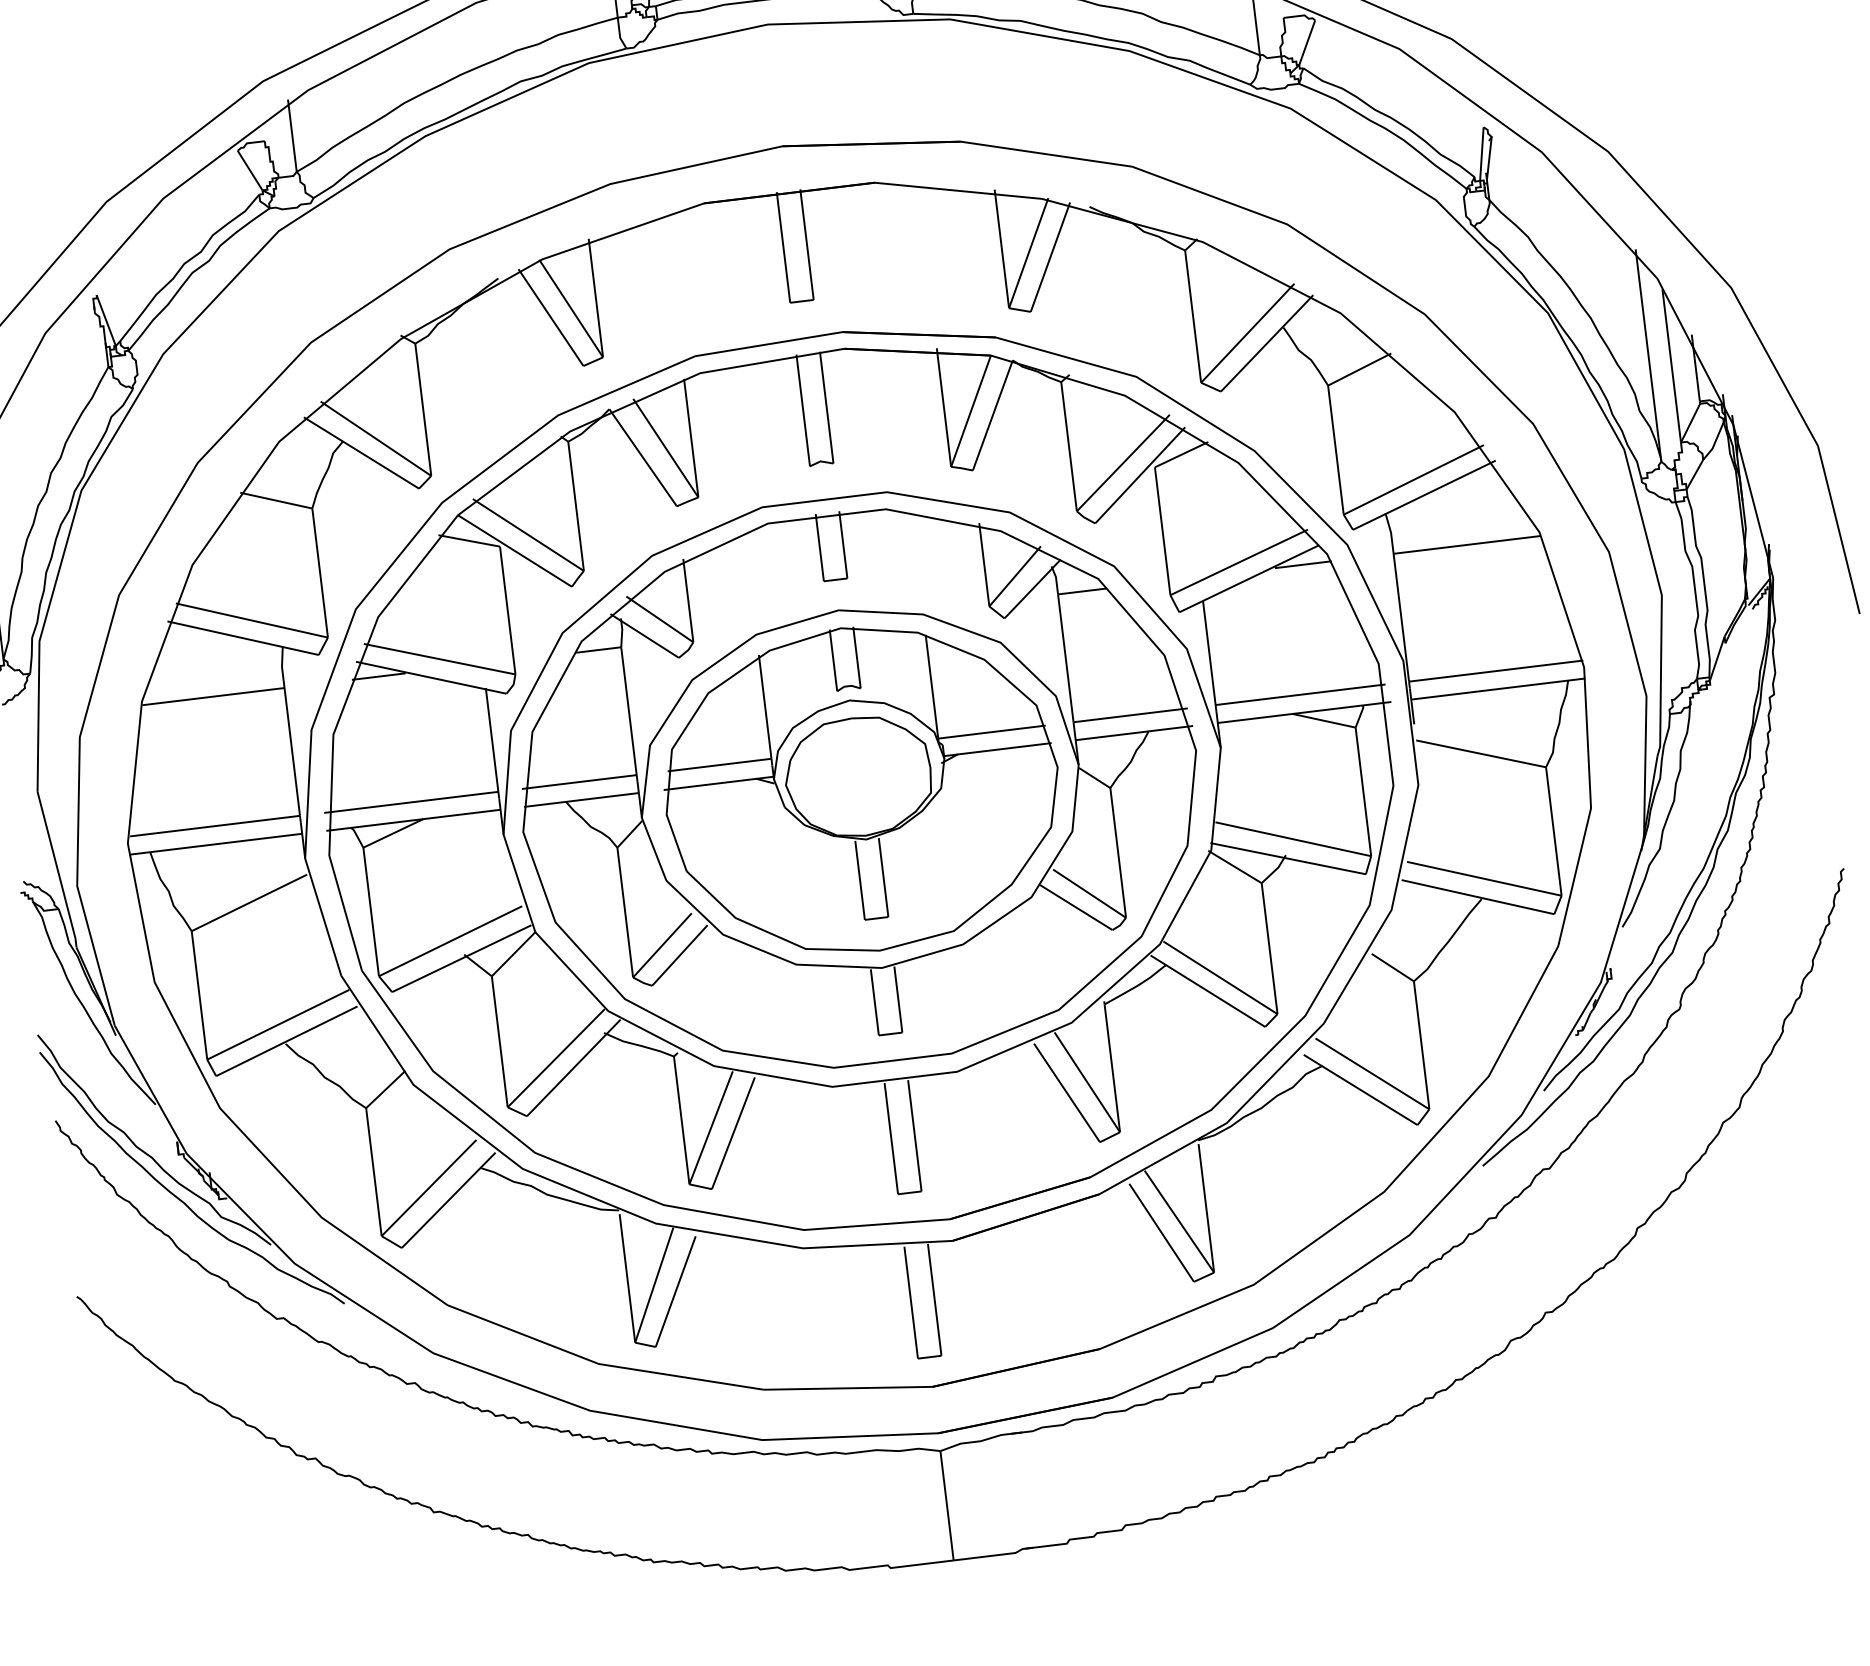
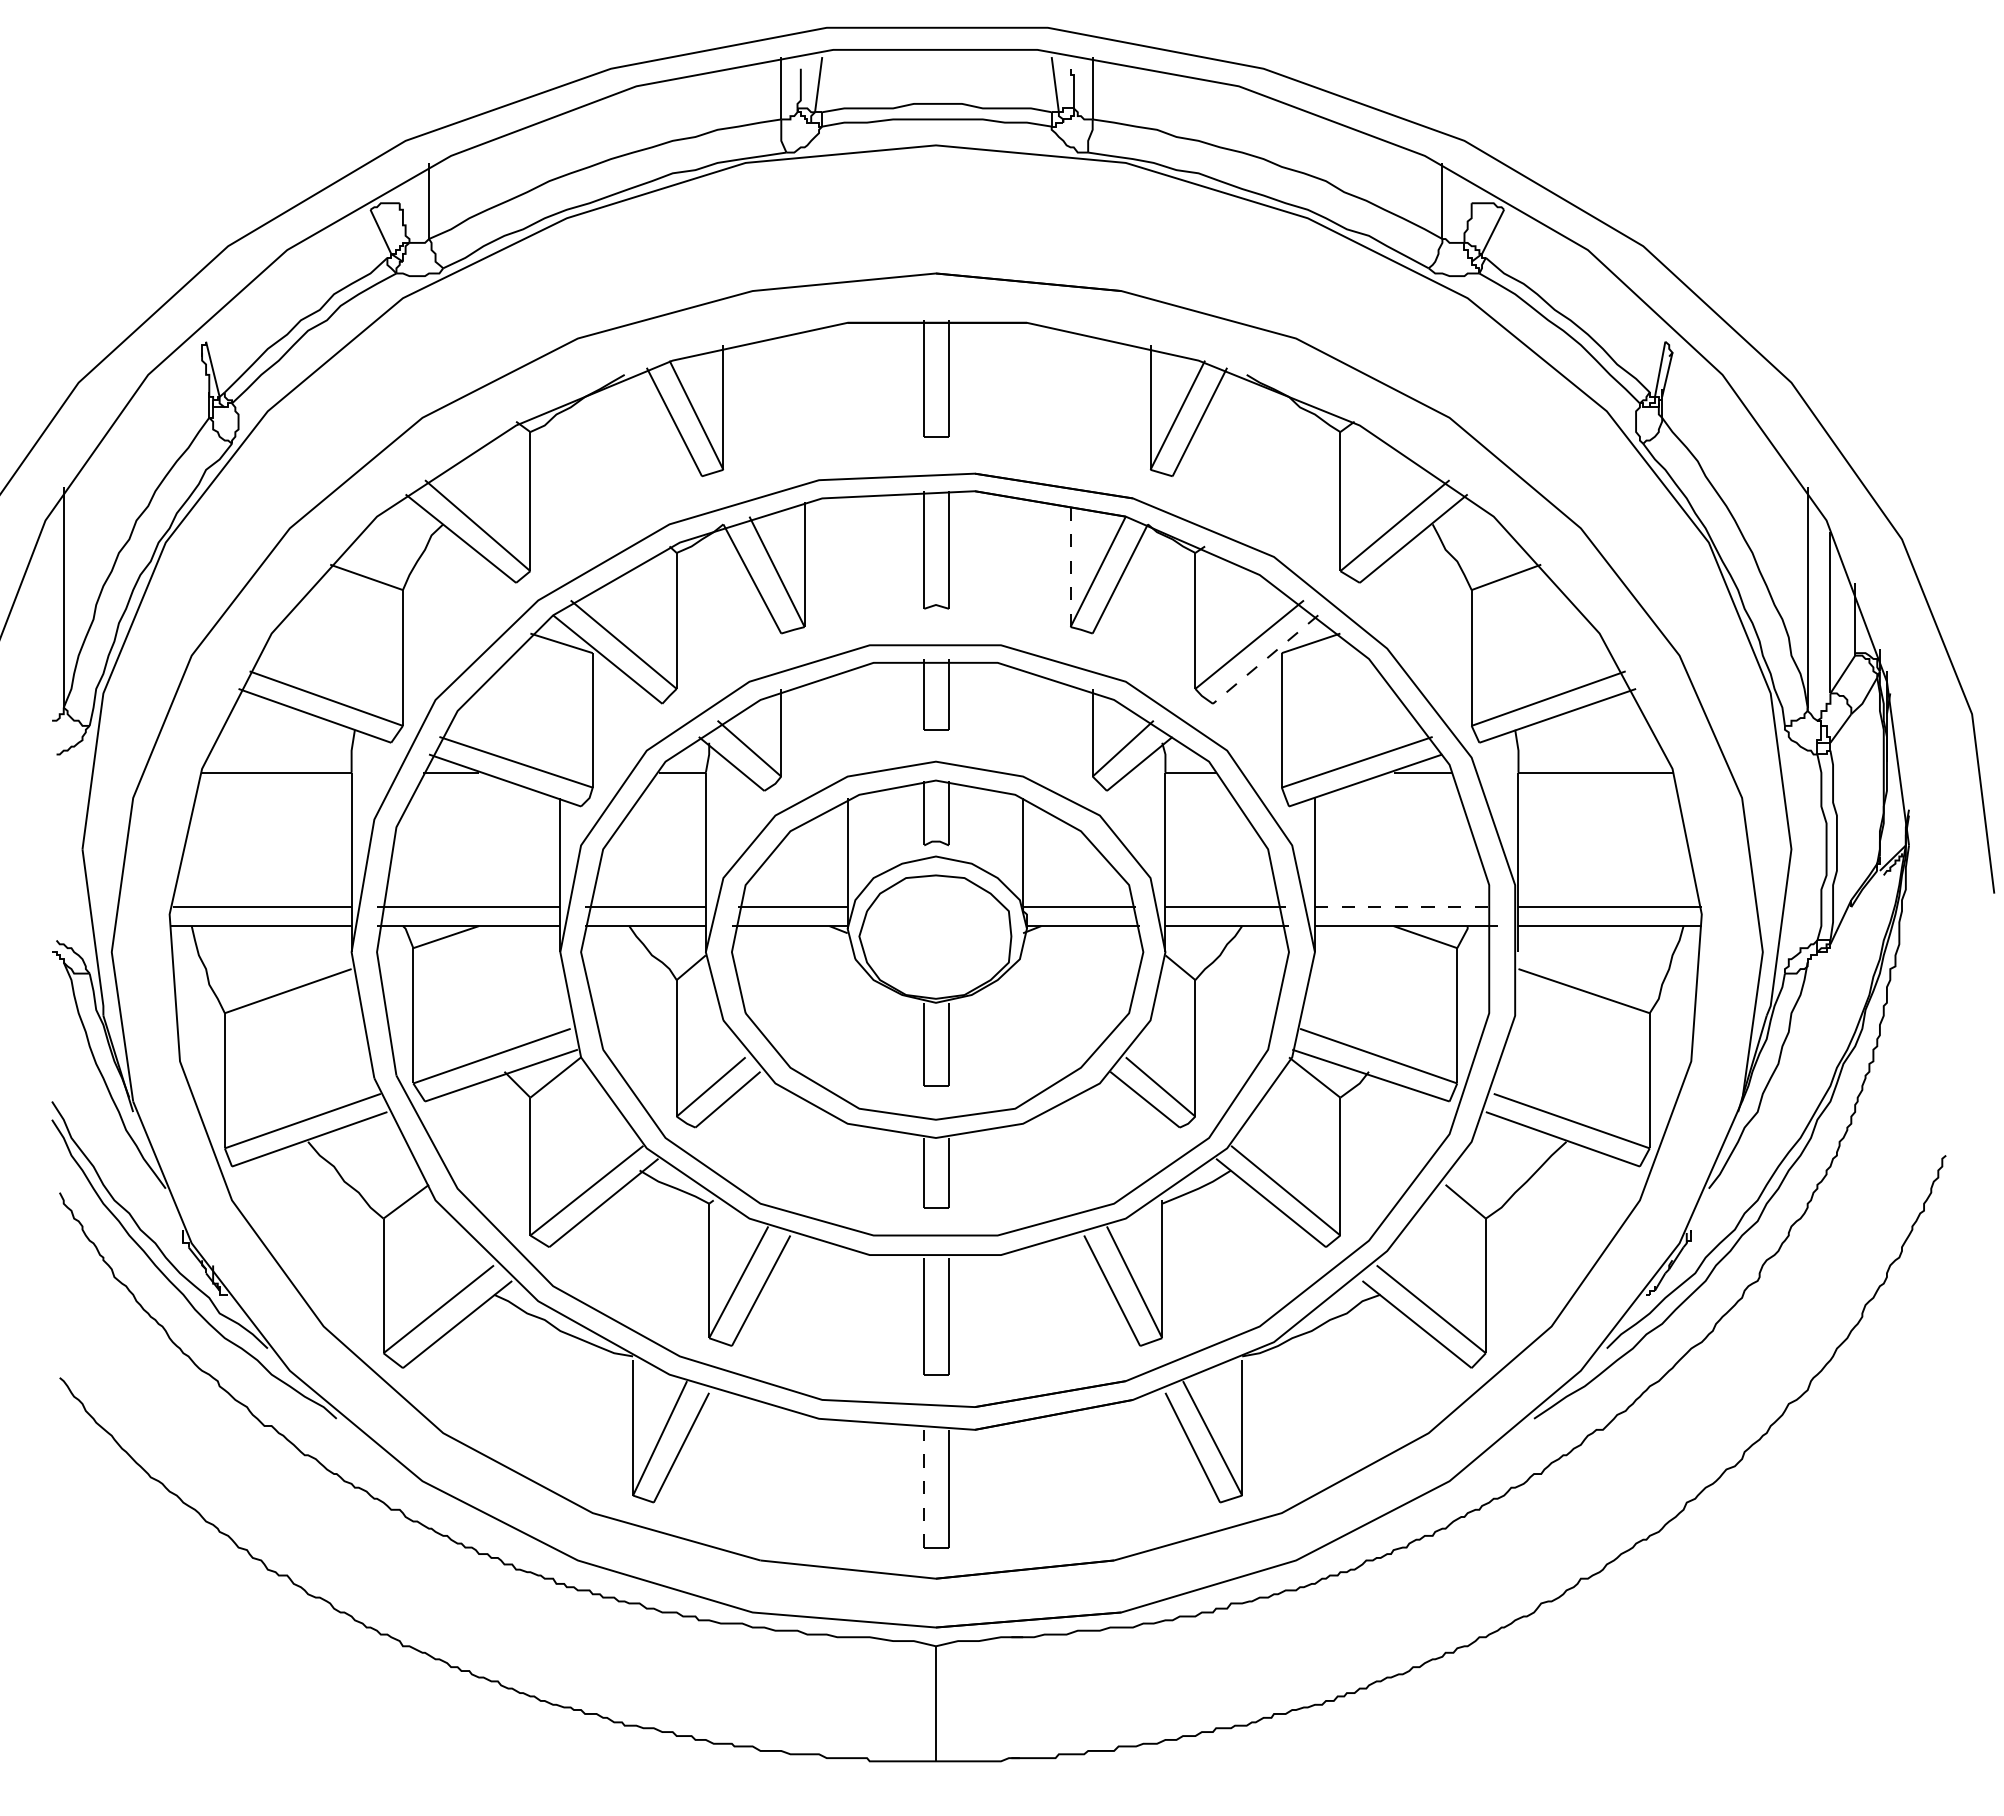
line: (943, 407) -> (1070, 564), solid -> dashed
line: (1140, 475) -> (1265, 659), solid -> dashed
line: (1300, 695) -> (1404, 907), solid -> dashed
line: (911, 1302) -> (924, 1488), solid -> dashed

